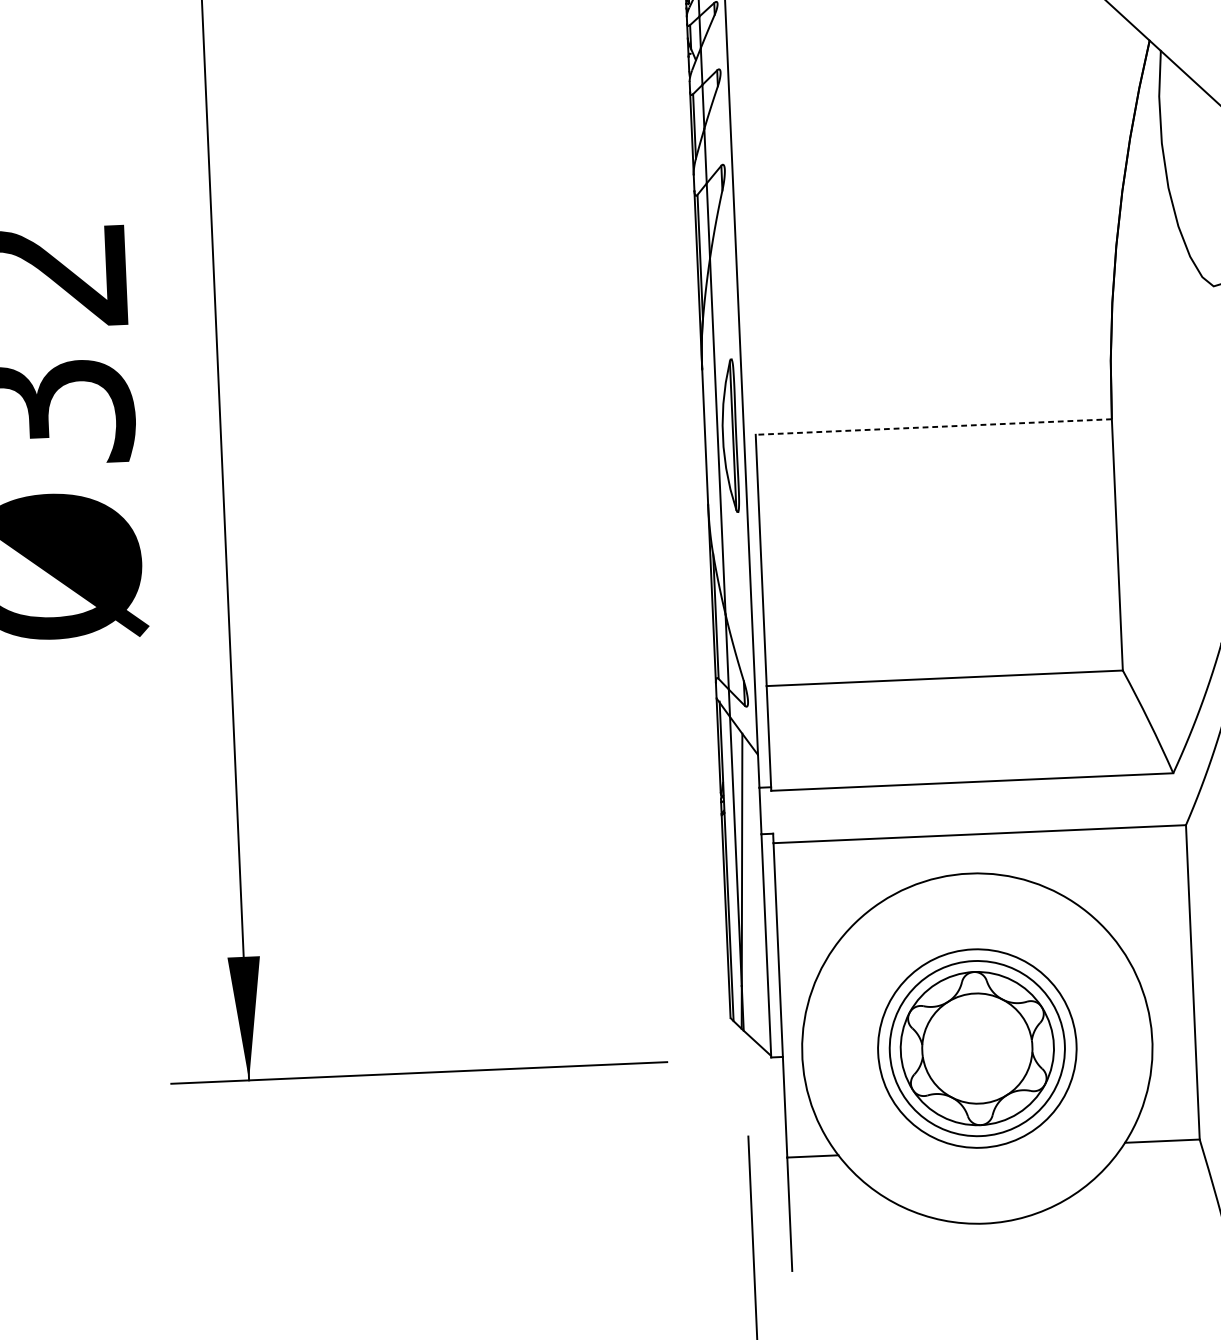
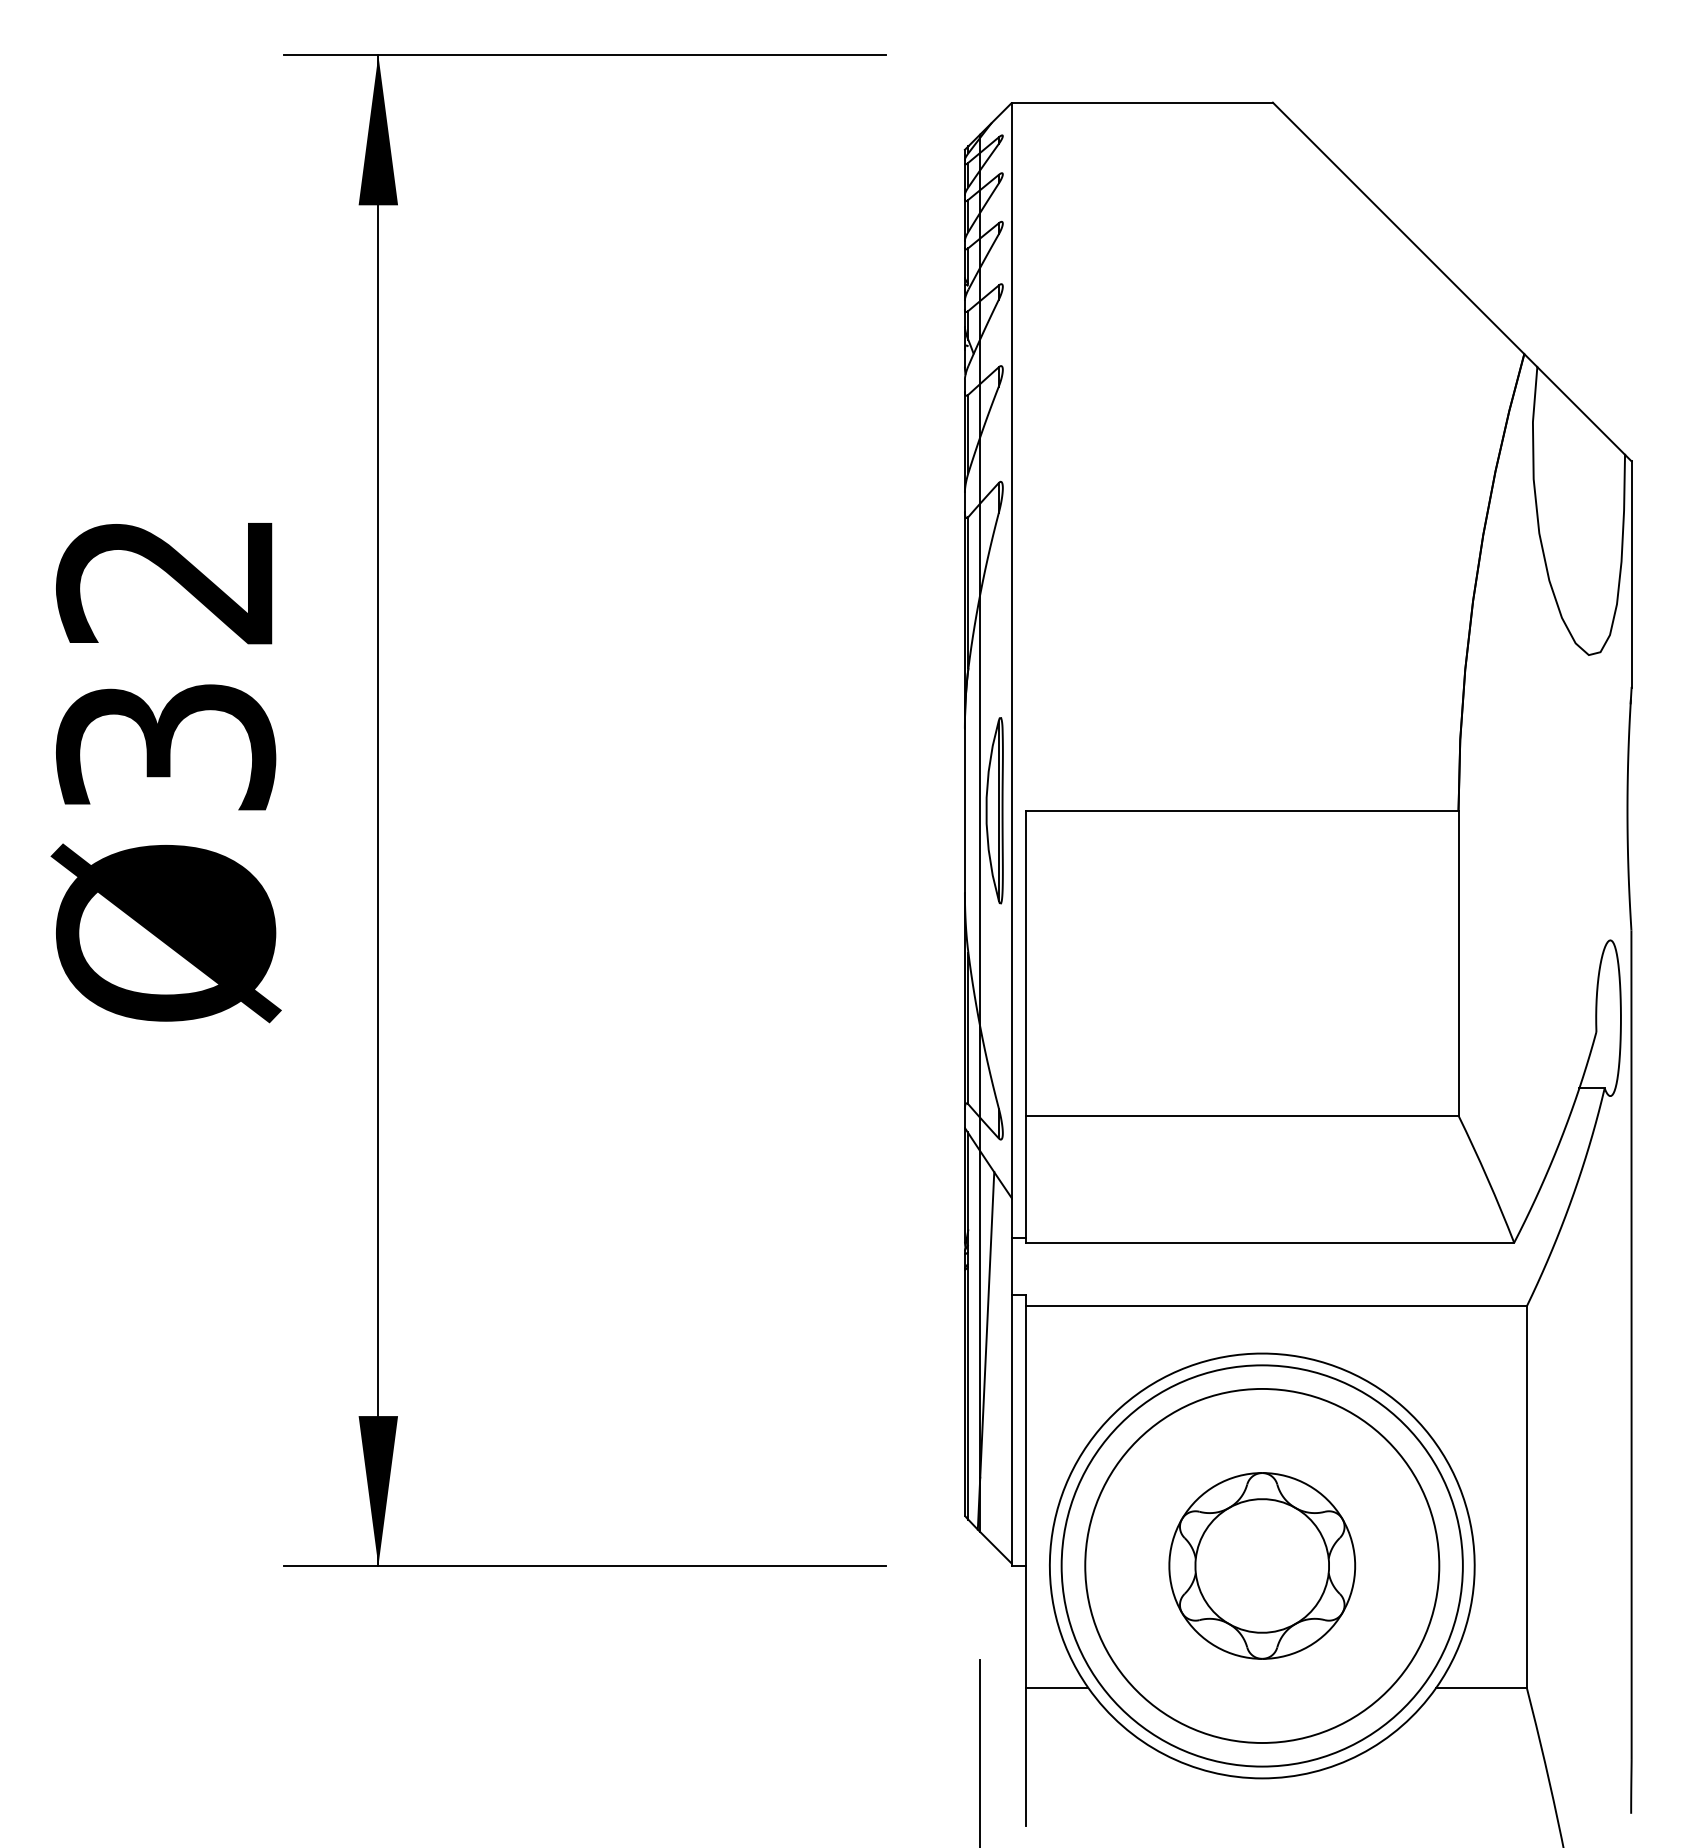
line: (933, 426) -> (1241, 810), dashed -> solid
circle: (976, 1048) -> (1261, 1565), size x1.67
circle: (977, 1048) -> (1262, 1565), size x1.67

